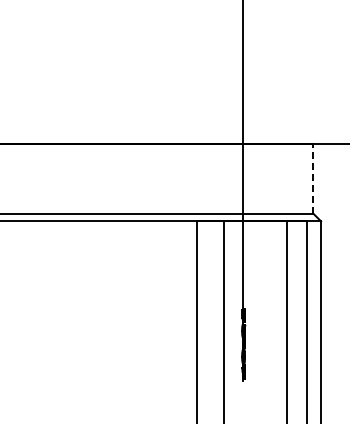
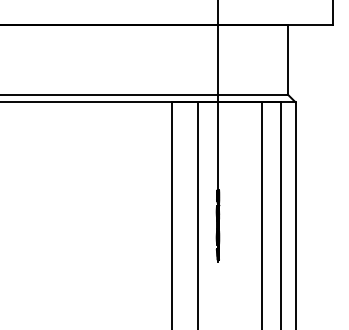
line: (313, 178) -> (287, 59), dashed -> solid

